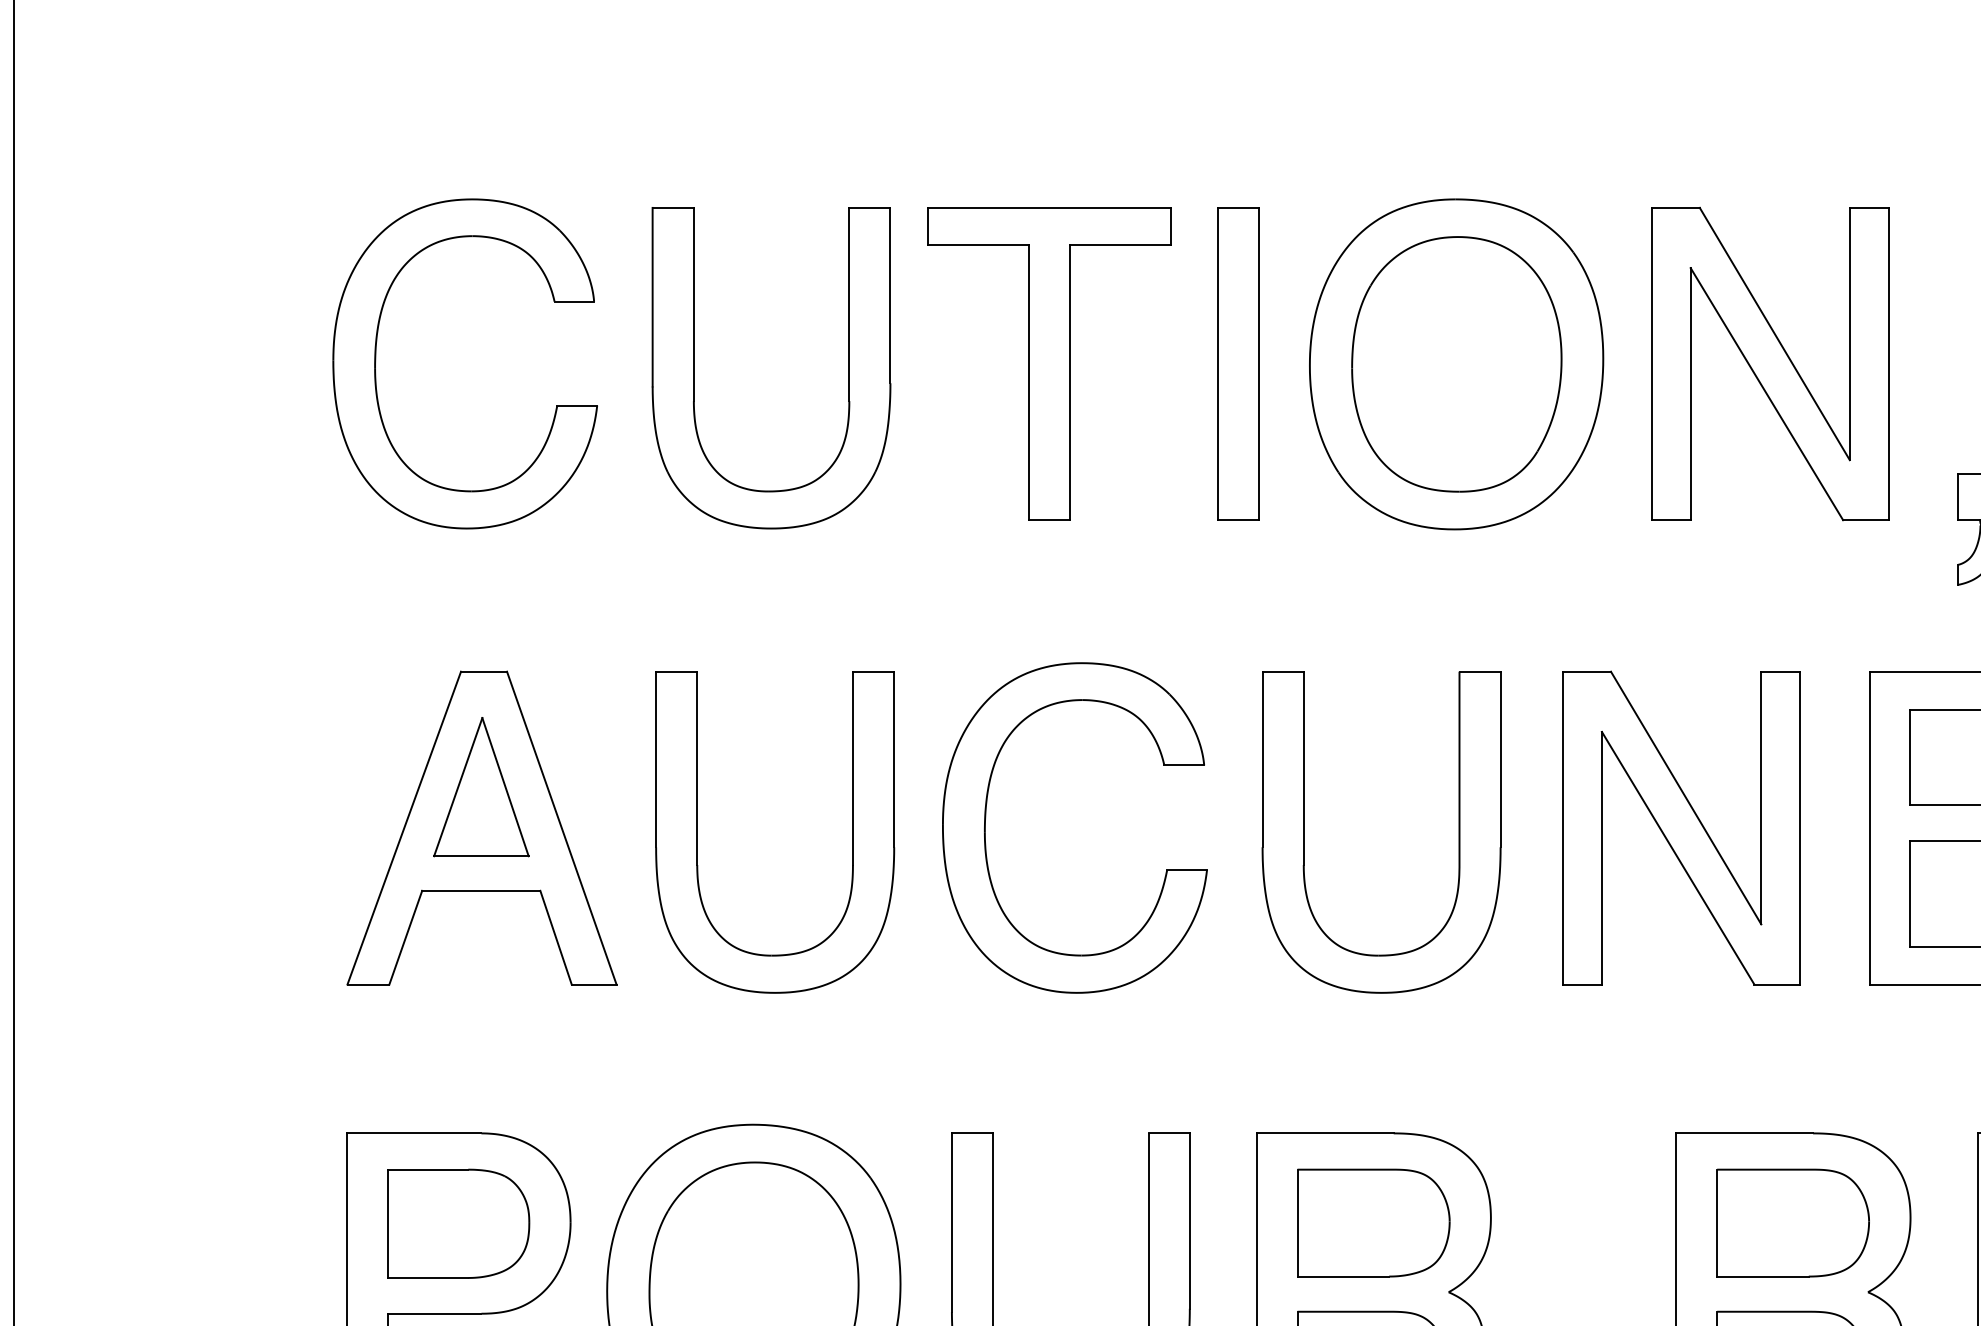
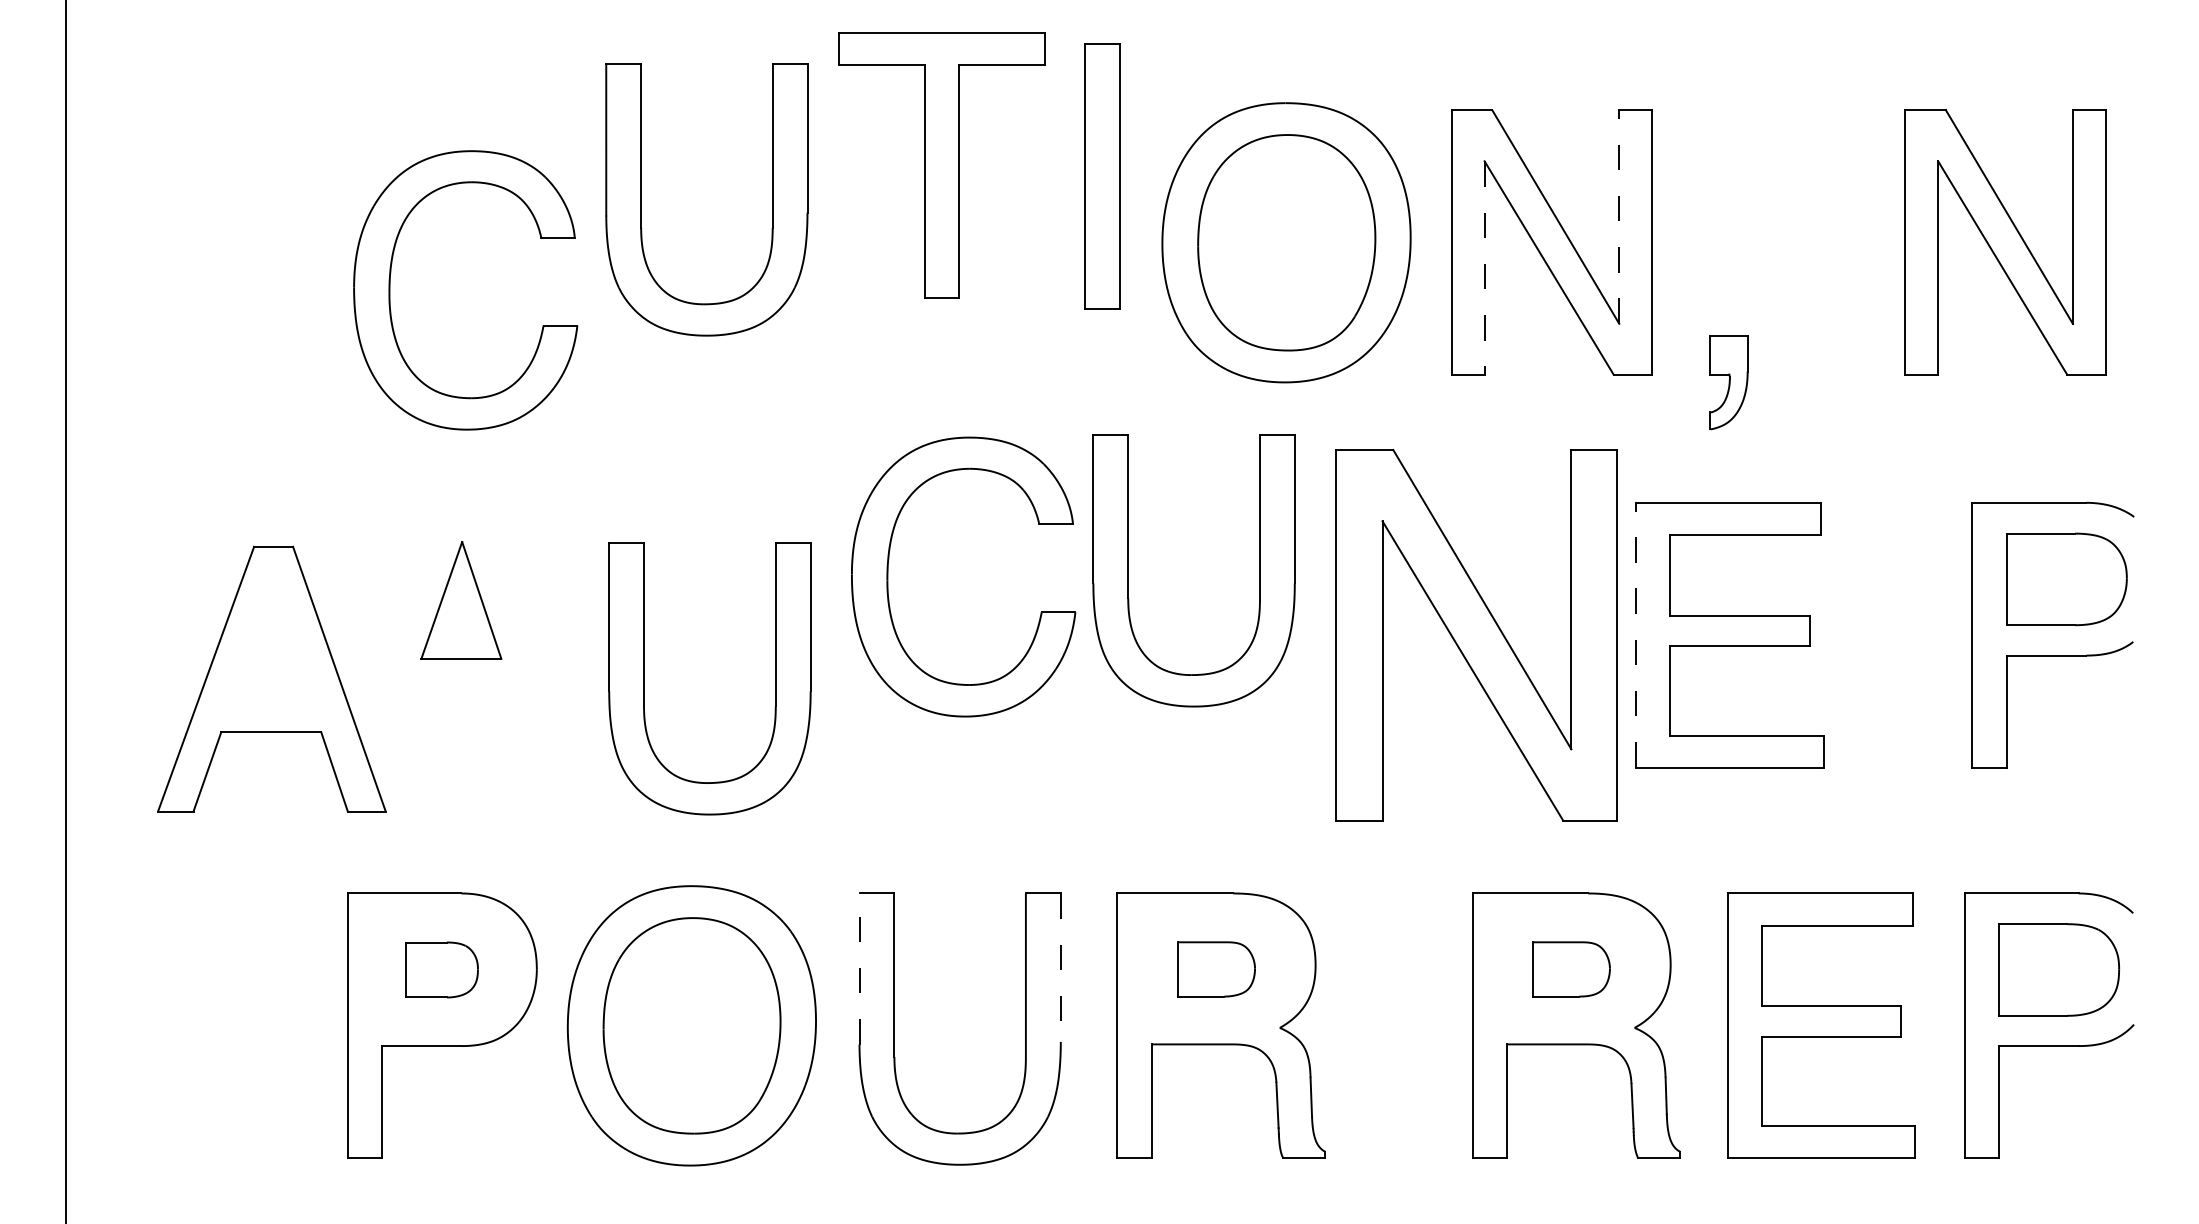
line: (1850, 334) -> (1619, 217), solid -> dashed
part: (376, 364) -> (390, 290), moved
part: (1048, 364) -> (941, 165), moved
part: (1239, 364) -> (1102, 176), moved
part: (694, 367) -> (641, 199), moved
line: (1690, 393) -> (1484, 267), solid -> dashed
part: (481, 827) -> (271, 678), moved
part: (986, 827) -> (888, 576), moved
part: (1681, 827) -> (1476, 634), size x1.4
line: (1870, 827) -> (1636, 634), solid -> dashed
part: (697, 832) -> (644, 678), moved
part: (1304, 832) -> (1128, 570), moved
line: (1189, 1222) -> (1060, 968), solid -> dashed
part: (457, 1223) -> (441, 969), size x0.6
line: (951, 1223) -> (859, 969), solid -> dashed
part: (1373, 1223) -> (1216, 969), size x0.6
part: (1793, 1223) -> (1571, 969), size x0.6

